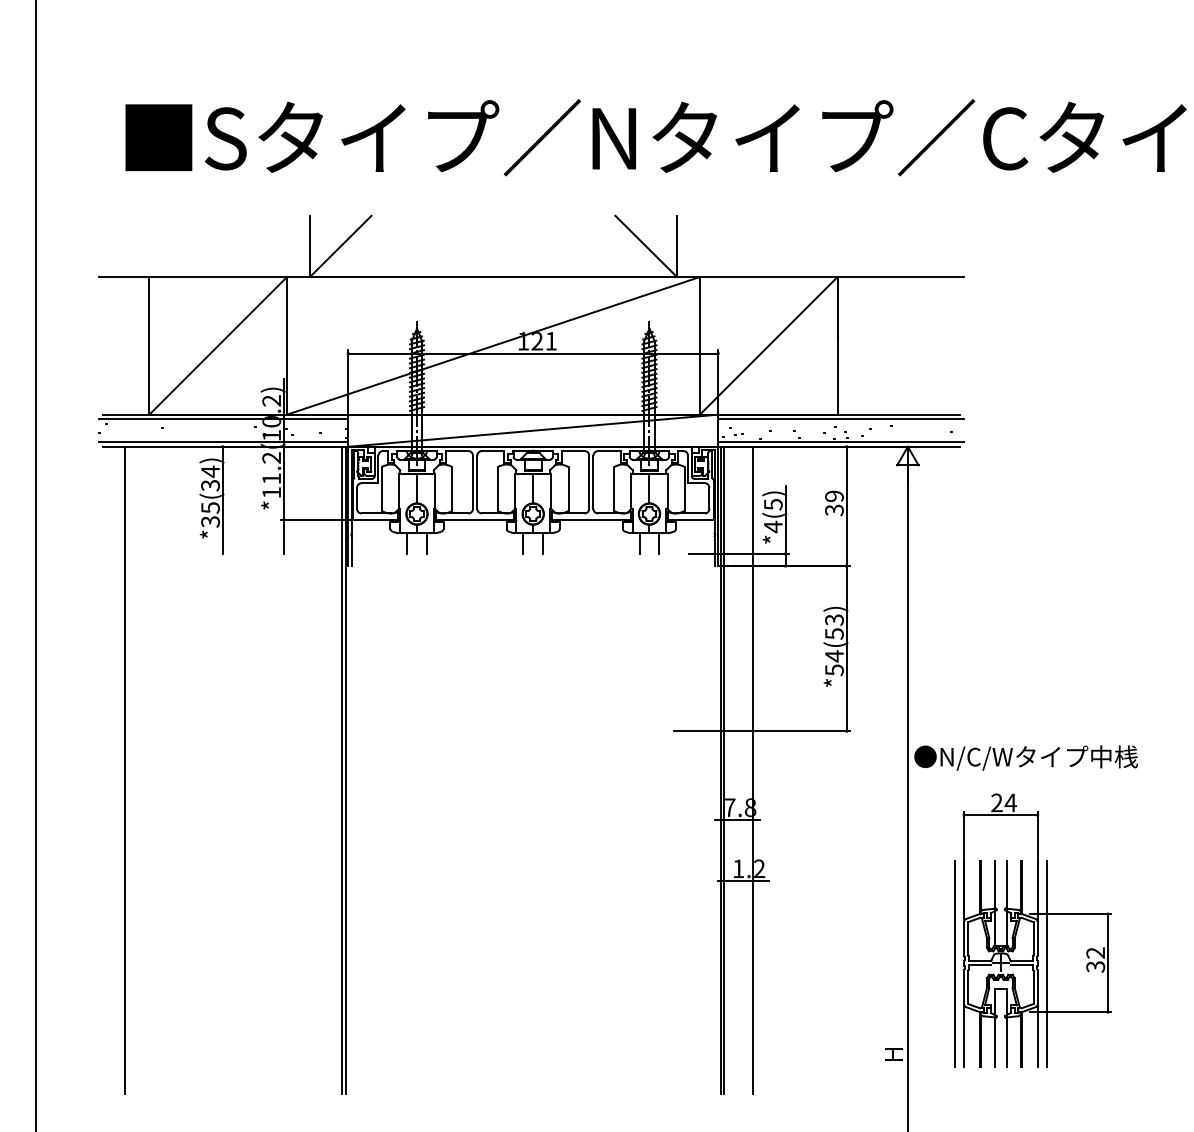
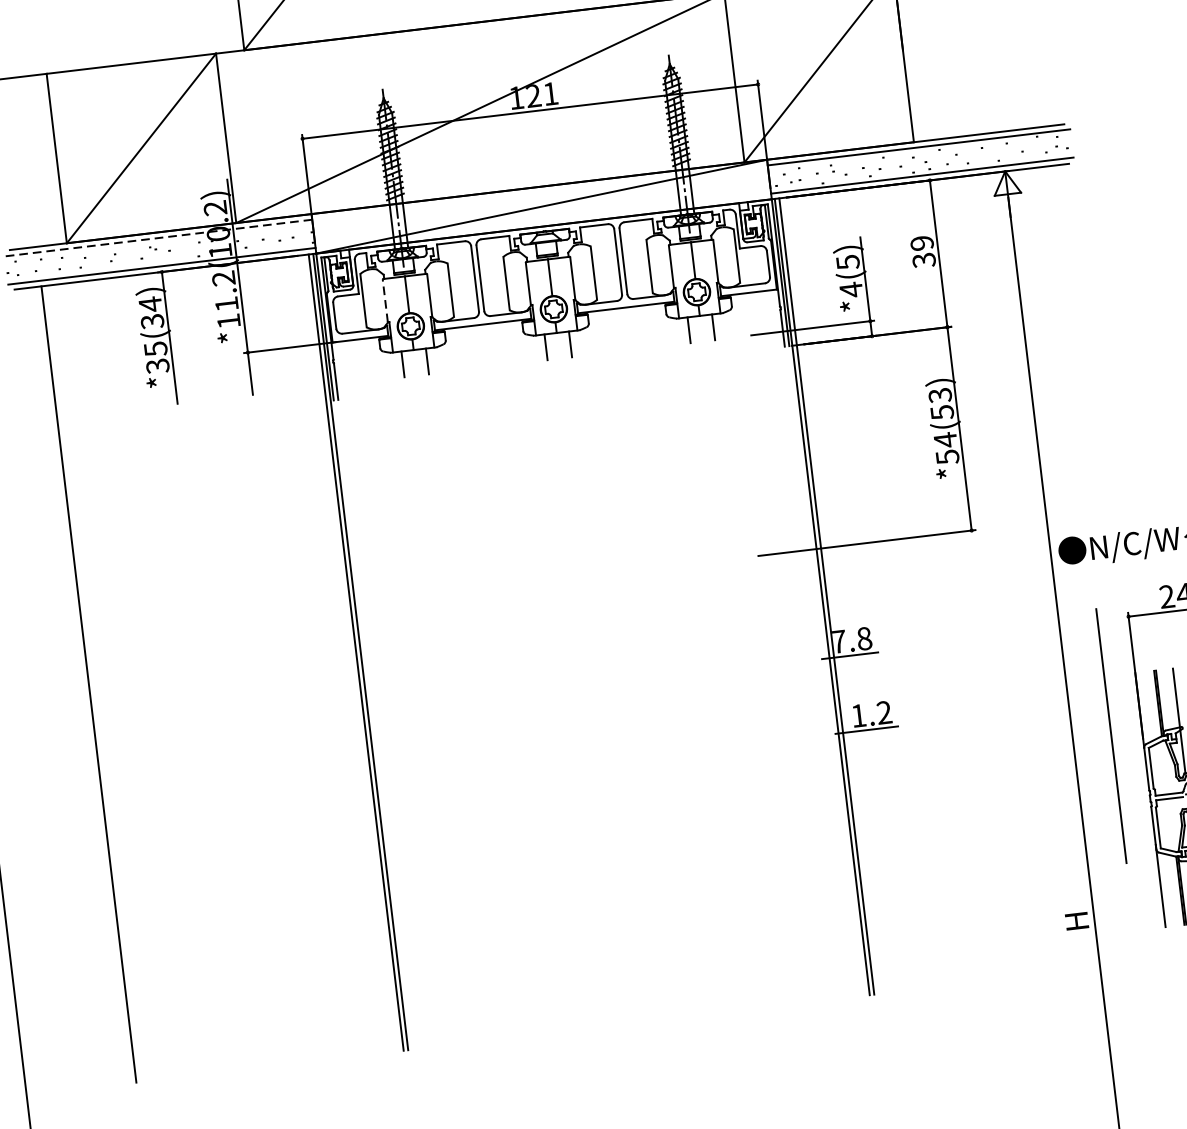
line: (223, 419) -> (158, 238), solid -> dashed
line: (398, 490) -> (384, 300), solid -> dashed
line: (753, 769) -> (862, 591), removed
line: (954, 963) -> (1110, 735), moved

